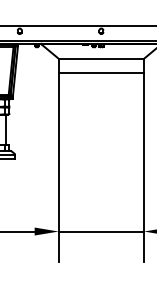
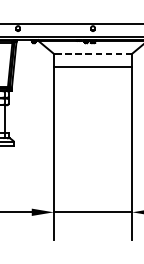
line: (101, 58) -> (93, 53), solid -> dashed

